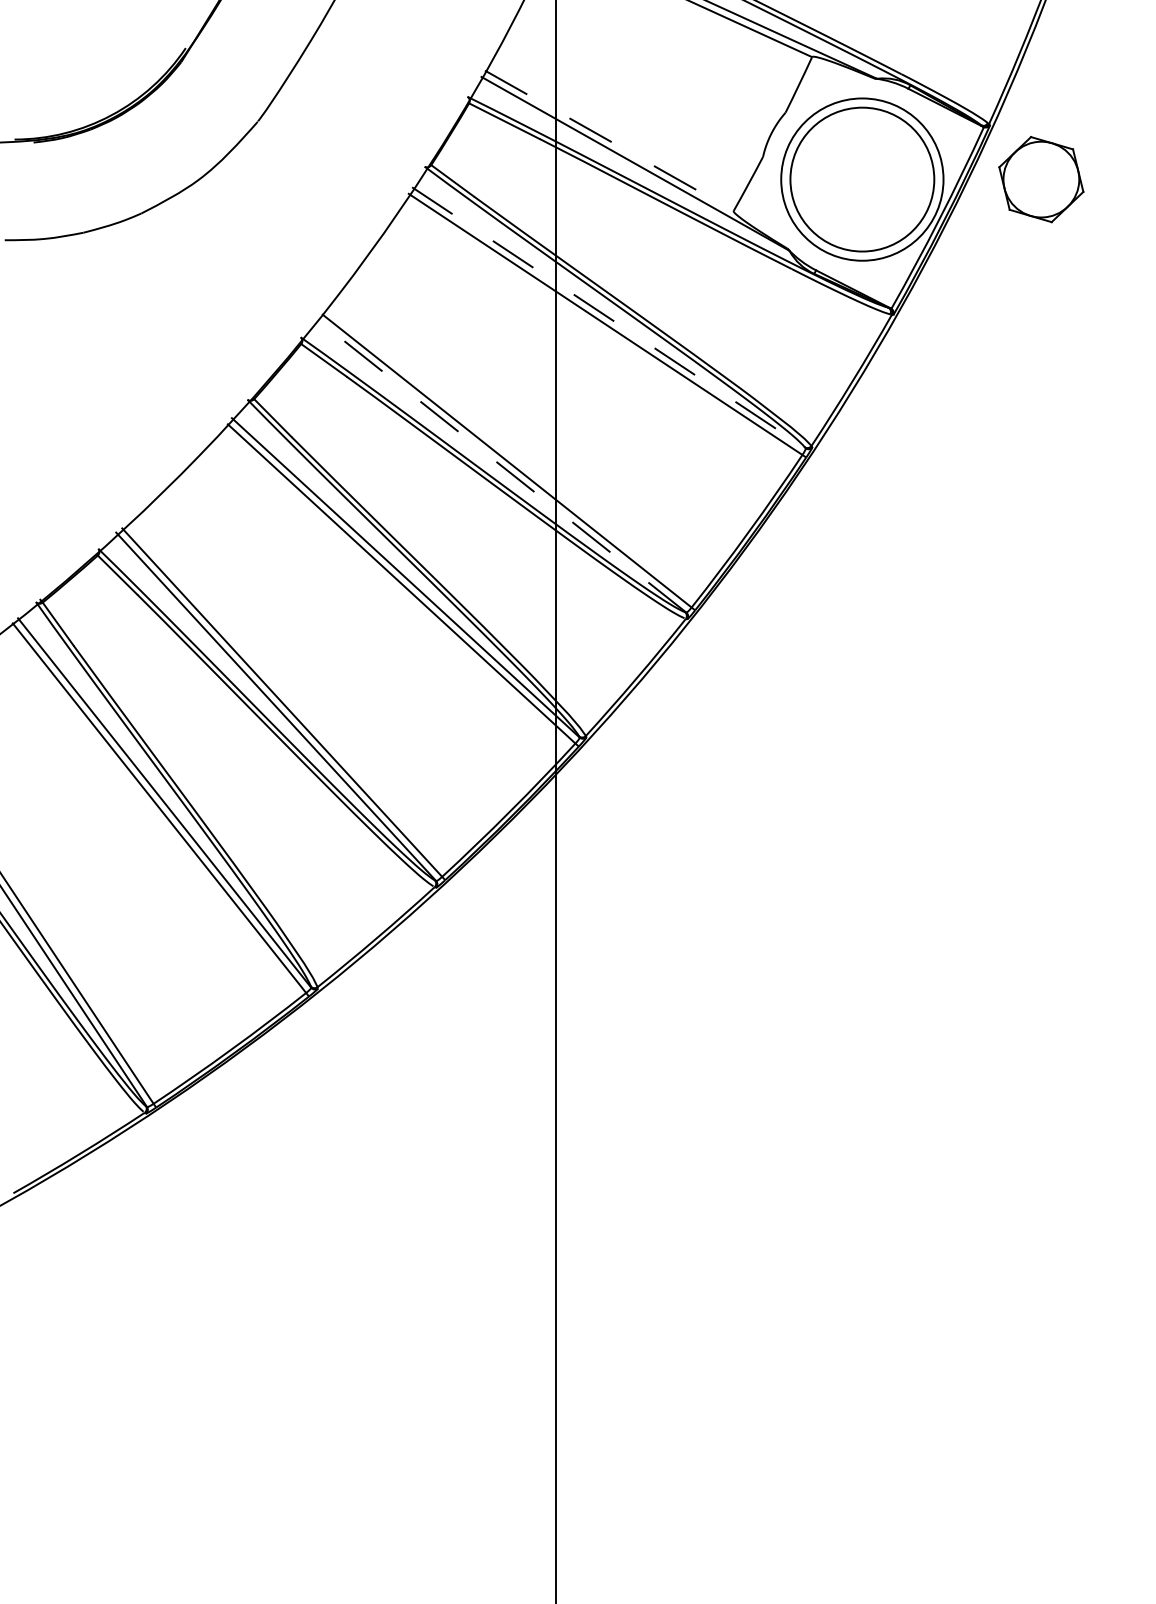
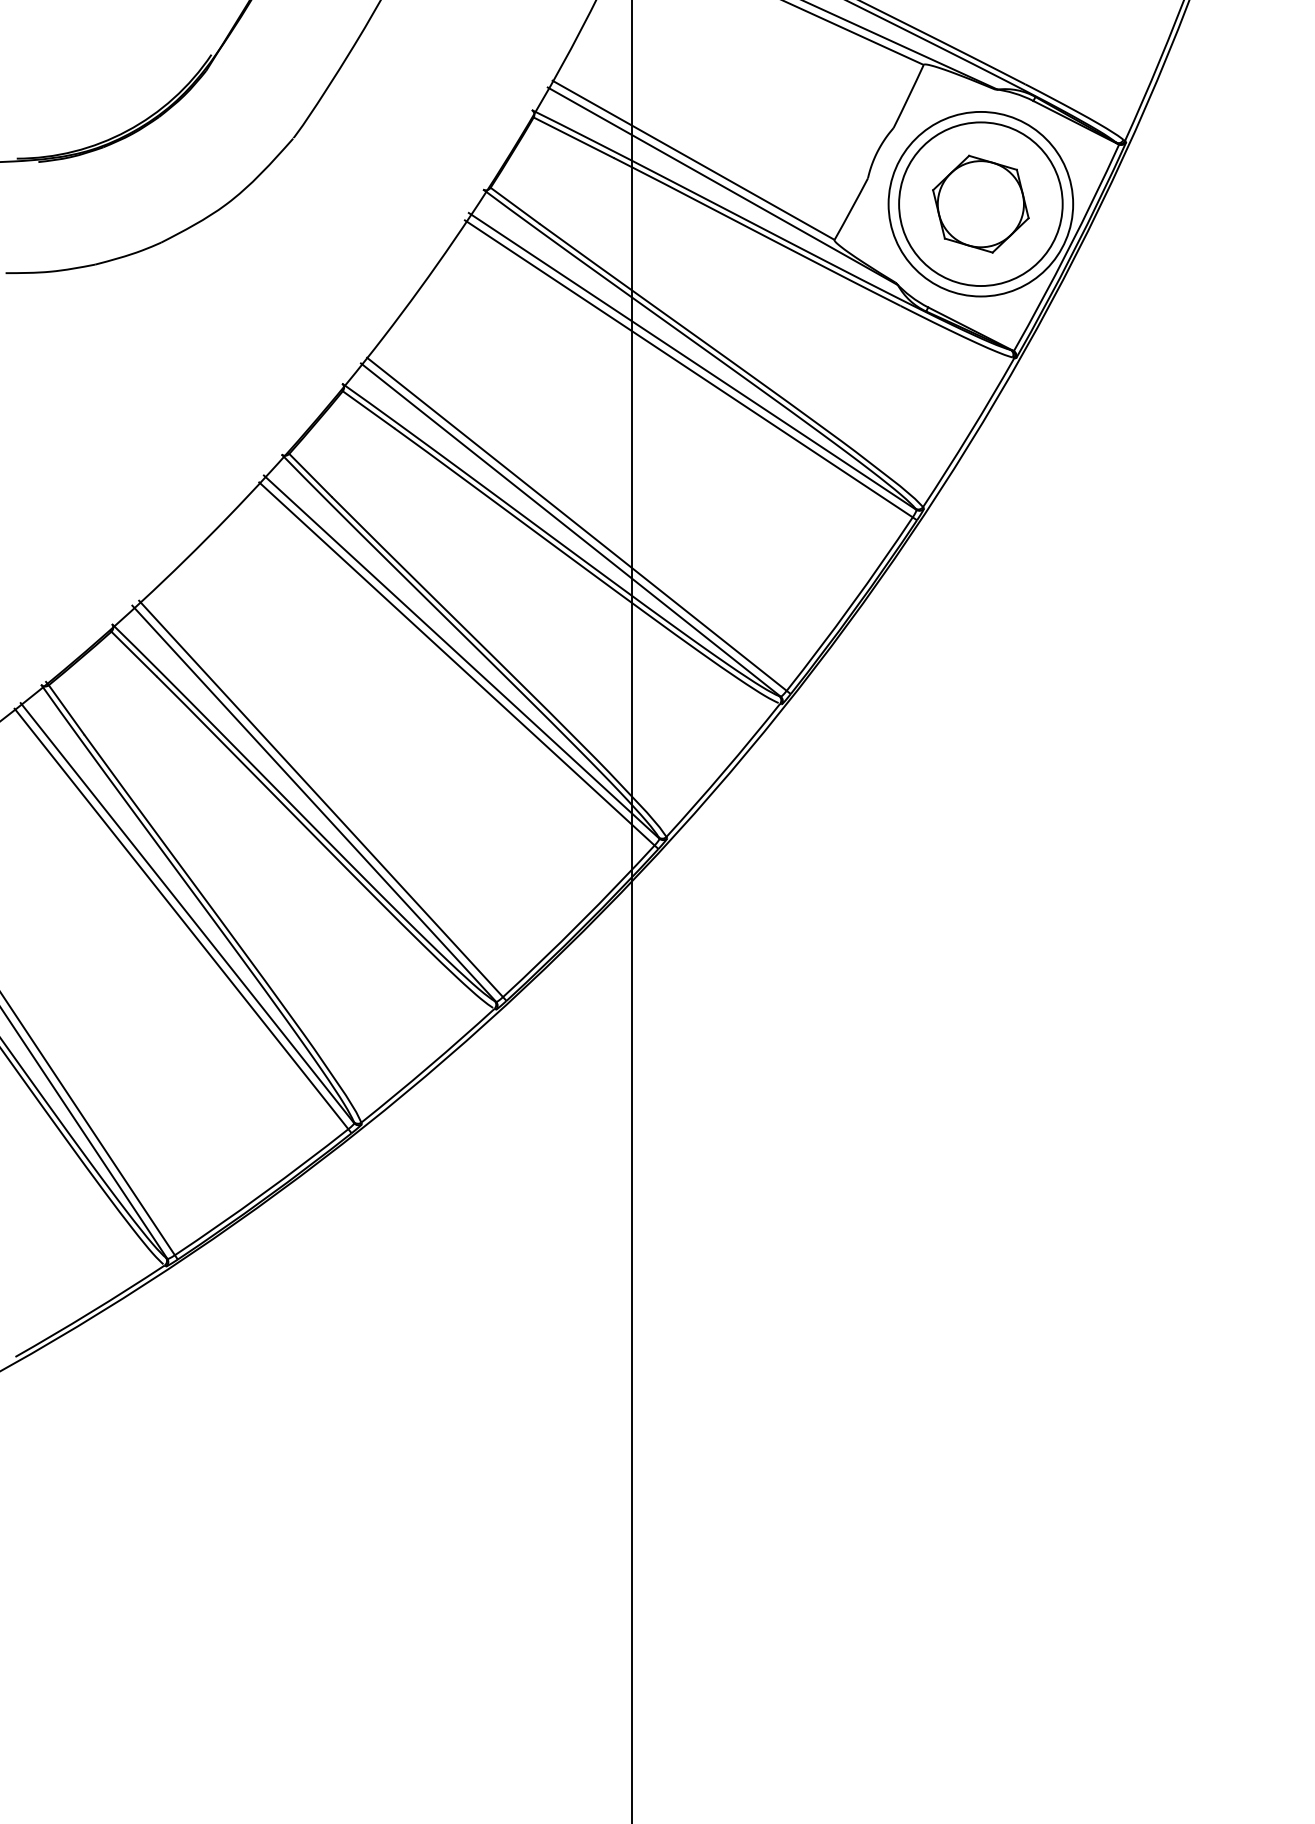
line: (609, 141) -> (693, 160), dashed -> solid
part: (1041, 179) -> (981, 204), moved
line: (609, 318) -> (693, 362), dashed -> solid
line: (501, 466) -> (570, 530), dashed -> solid

